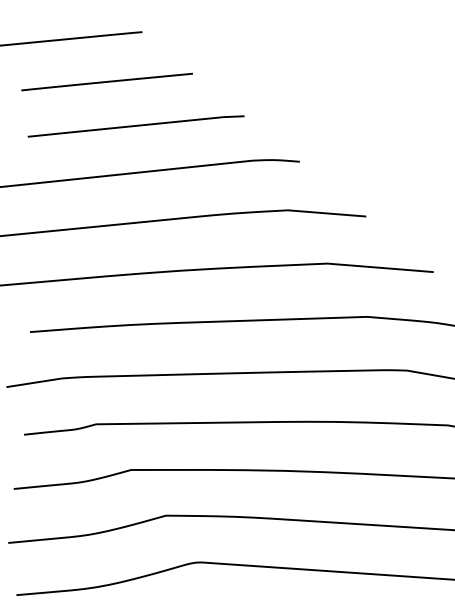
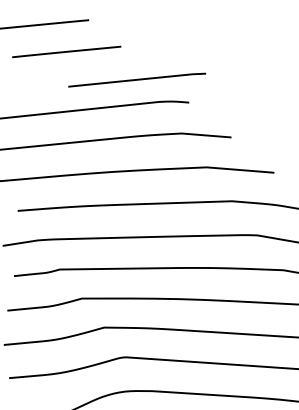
line: (135, 125) -> (136, 79), moved

